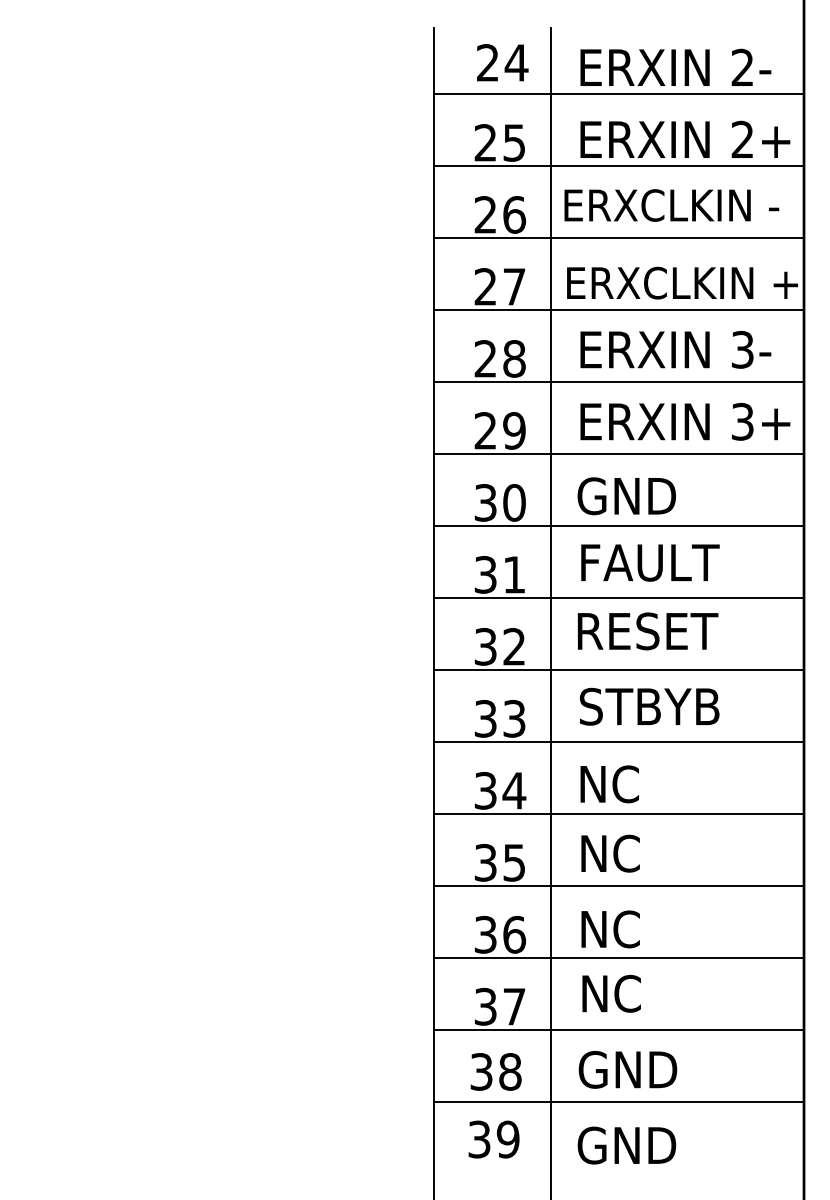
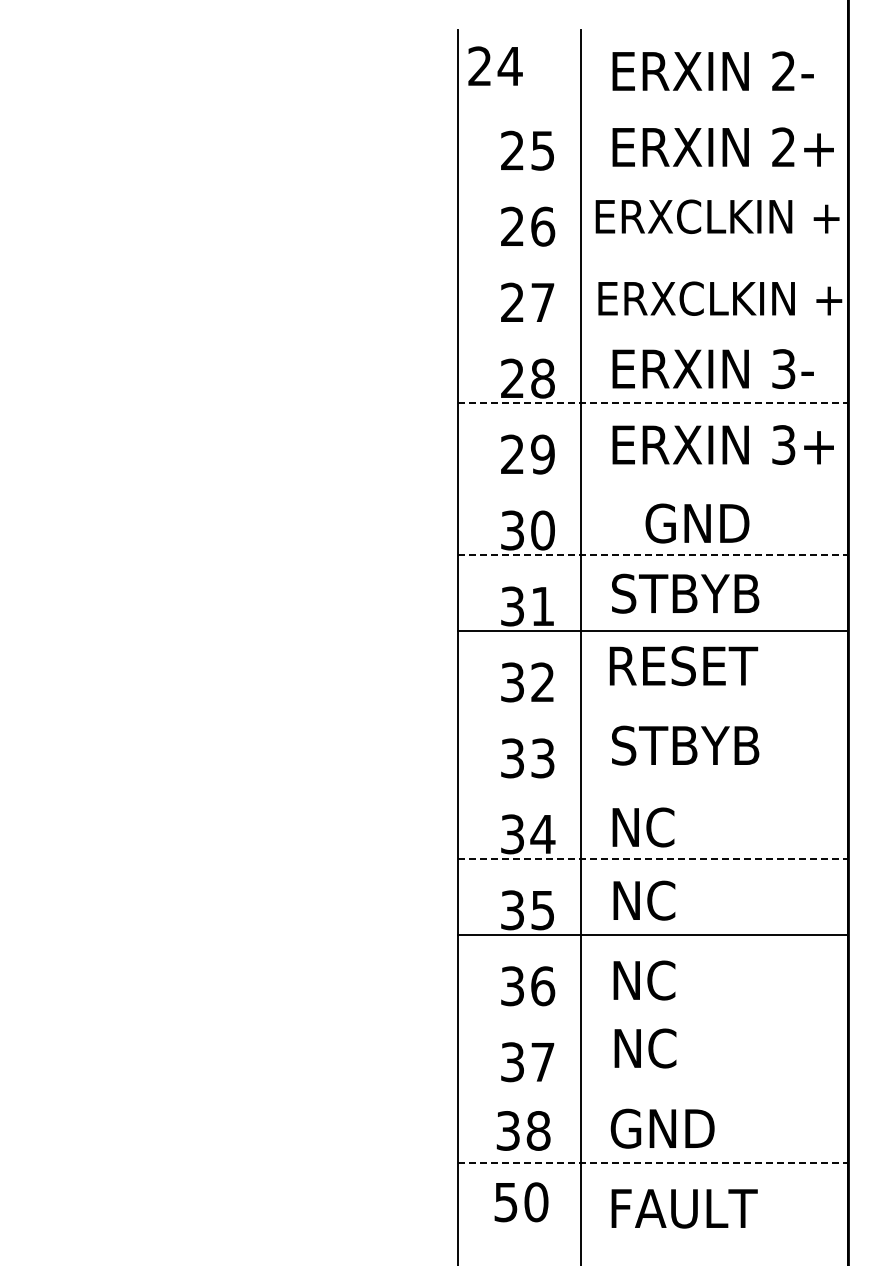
text: (502, 62) -> (495, 65), moved
line: (618, 94) -> (652, 99), removed
line: (618, 166) -> (652, 175), removed
text: (782, 207) -> (825, 218), ERXCLKIN - -> ERXCLKIN +
line: (618, 238) -> (652, 251), removed
line: (618, 310) -> (652, 327), removed
line: (619, 382) -> (653, 403), solid -> dashed
line: (618, 454) -> (652, 479), removed
text: (626, 496) -> (697, 523), moved
line: (619, 526) -> (653, 555), solid -> dashed
text: (649, 562) -> (685, 593), FAULT -> STBYB
line: (618, 670) -> (652, 707), removed
line: (618, 741) -> (652, 782), removed
line: (619, 813) -> (653, 858), solid -> dashed
line: (618, 957) -> (652, 1010), removed
line: (618, 1029) -> (652, 1086), removed
line: (619, 1101) -> (653, 1162), solid -> dashed
text: (494, 1139) -> (521, 1202), 39 -> 50
text: (647, 1145) -> (683, 1208), GND -> FAULT

